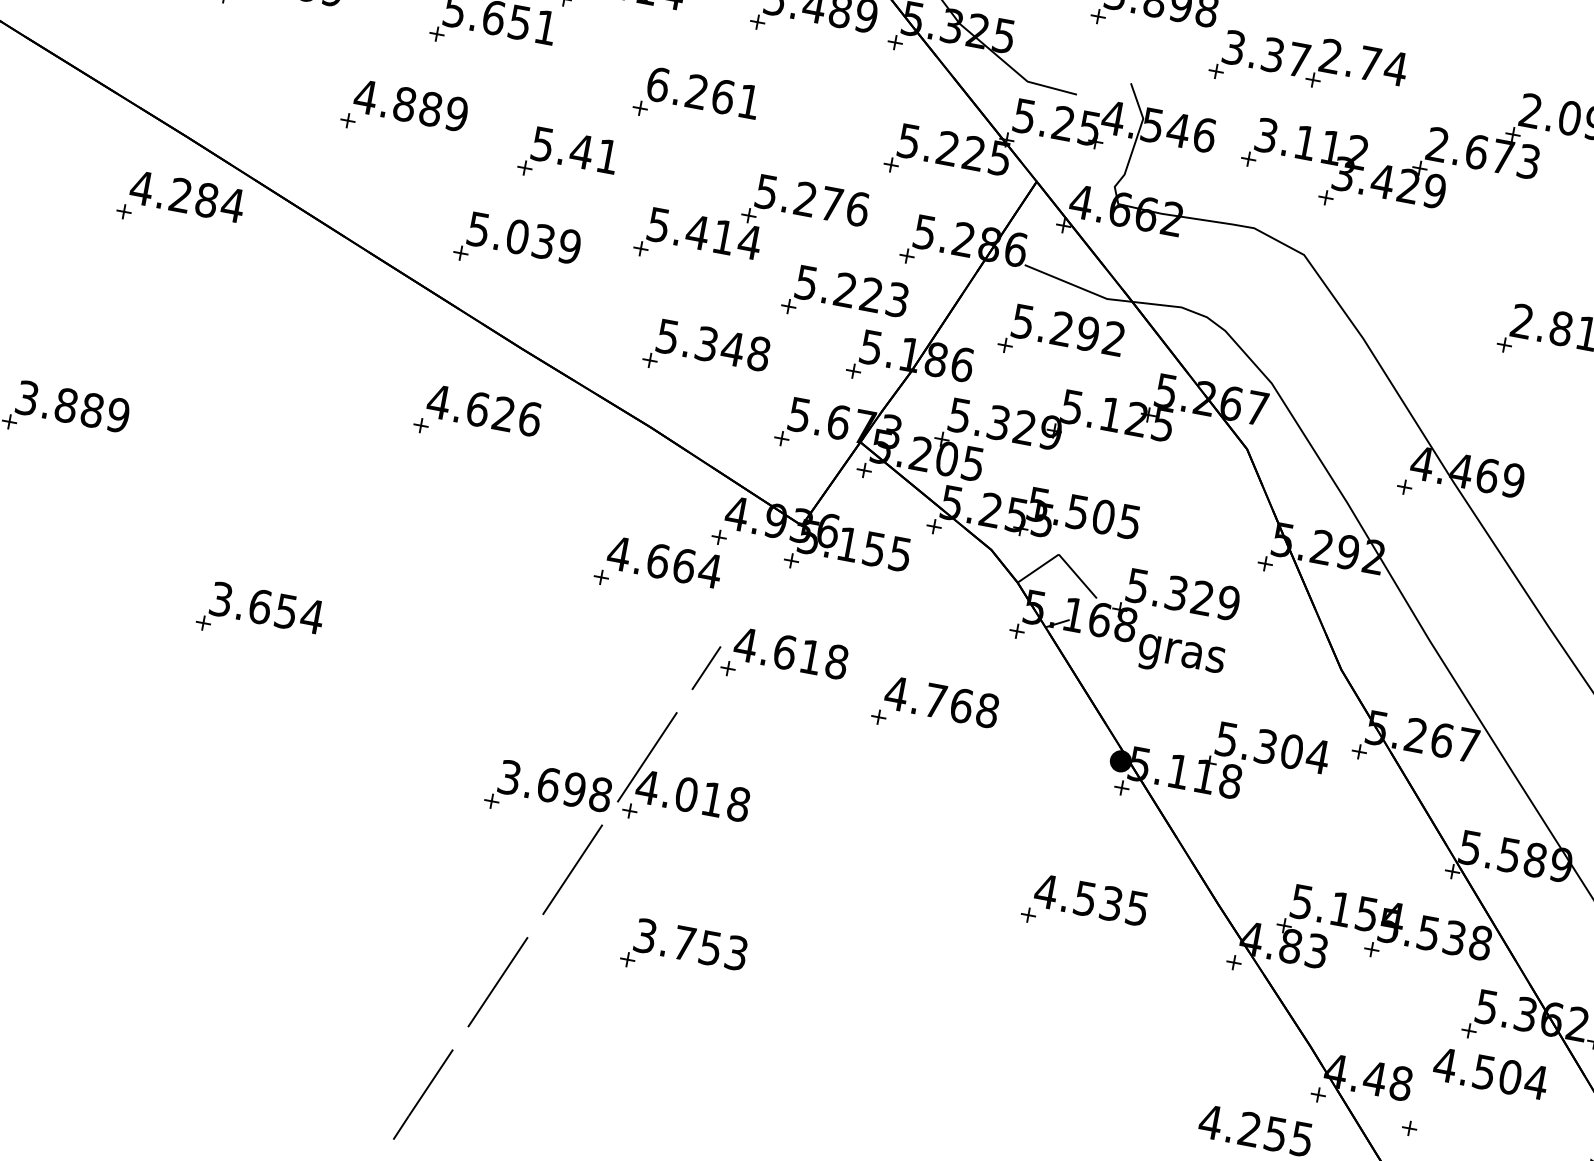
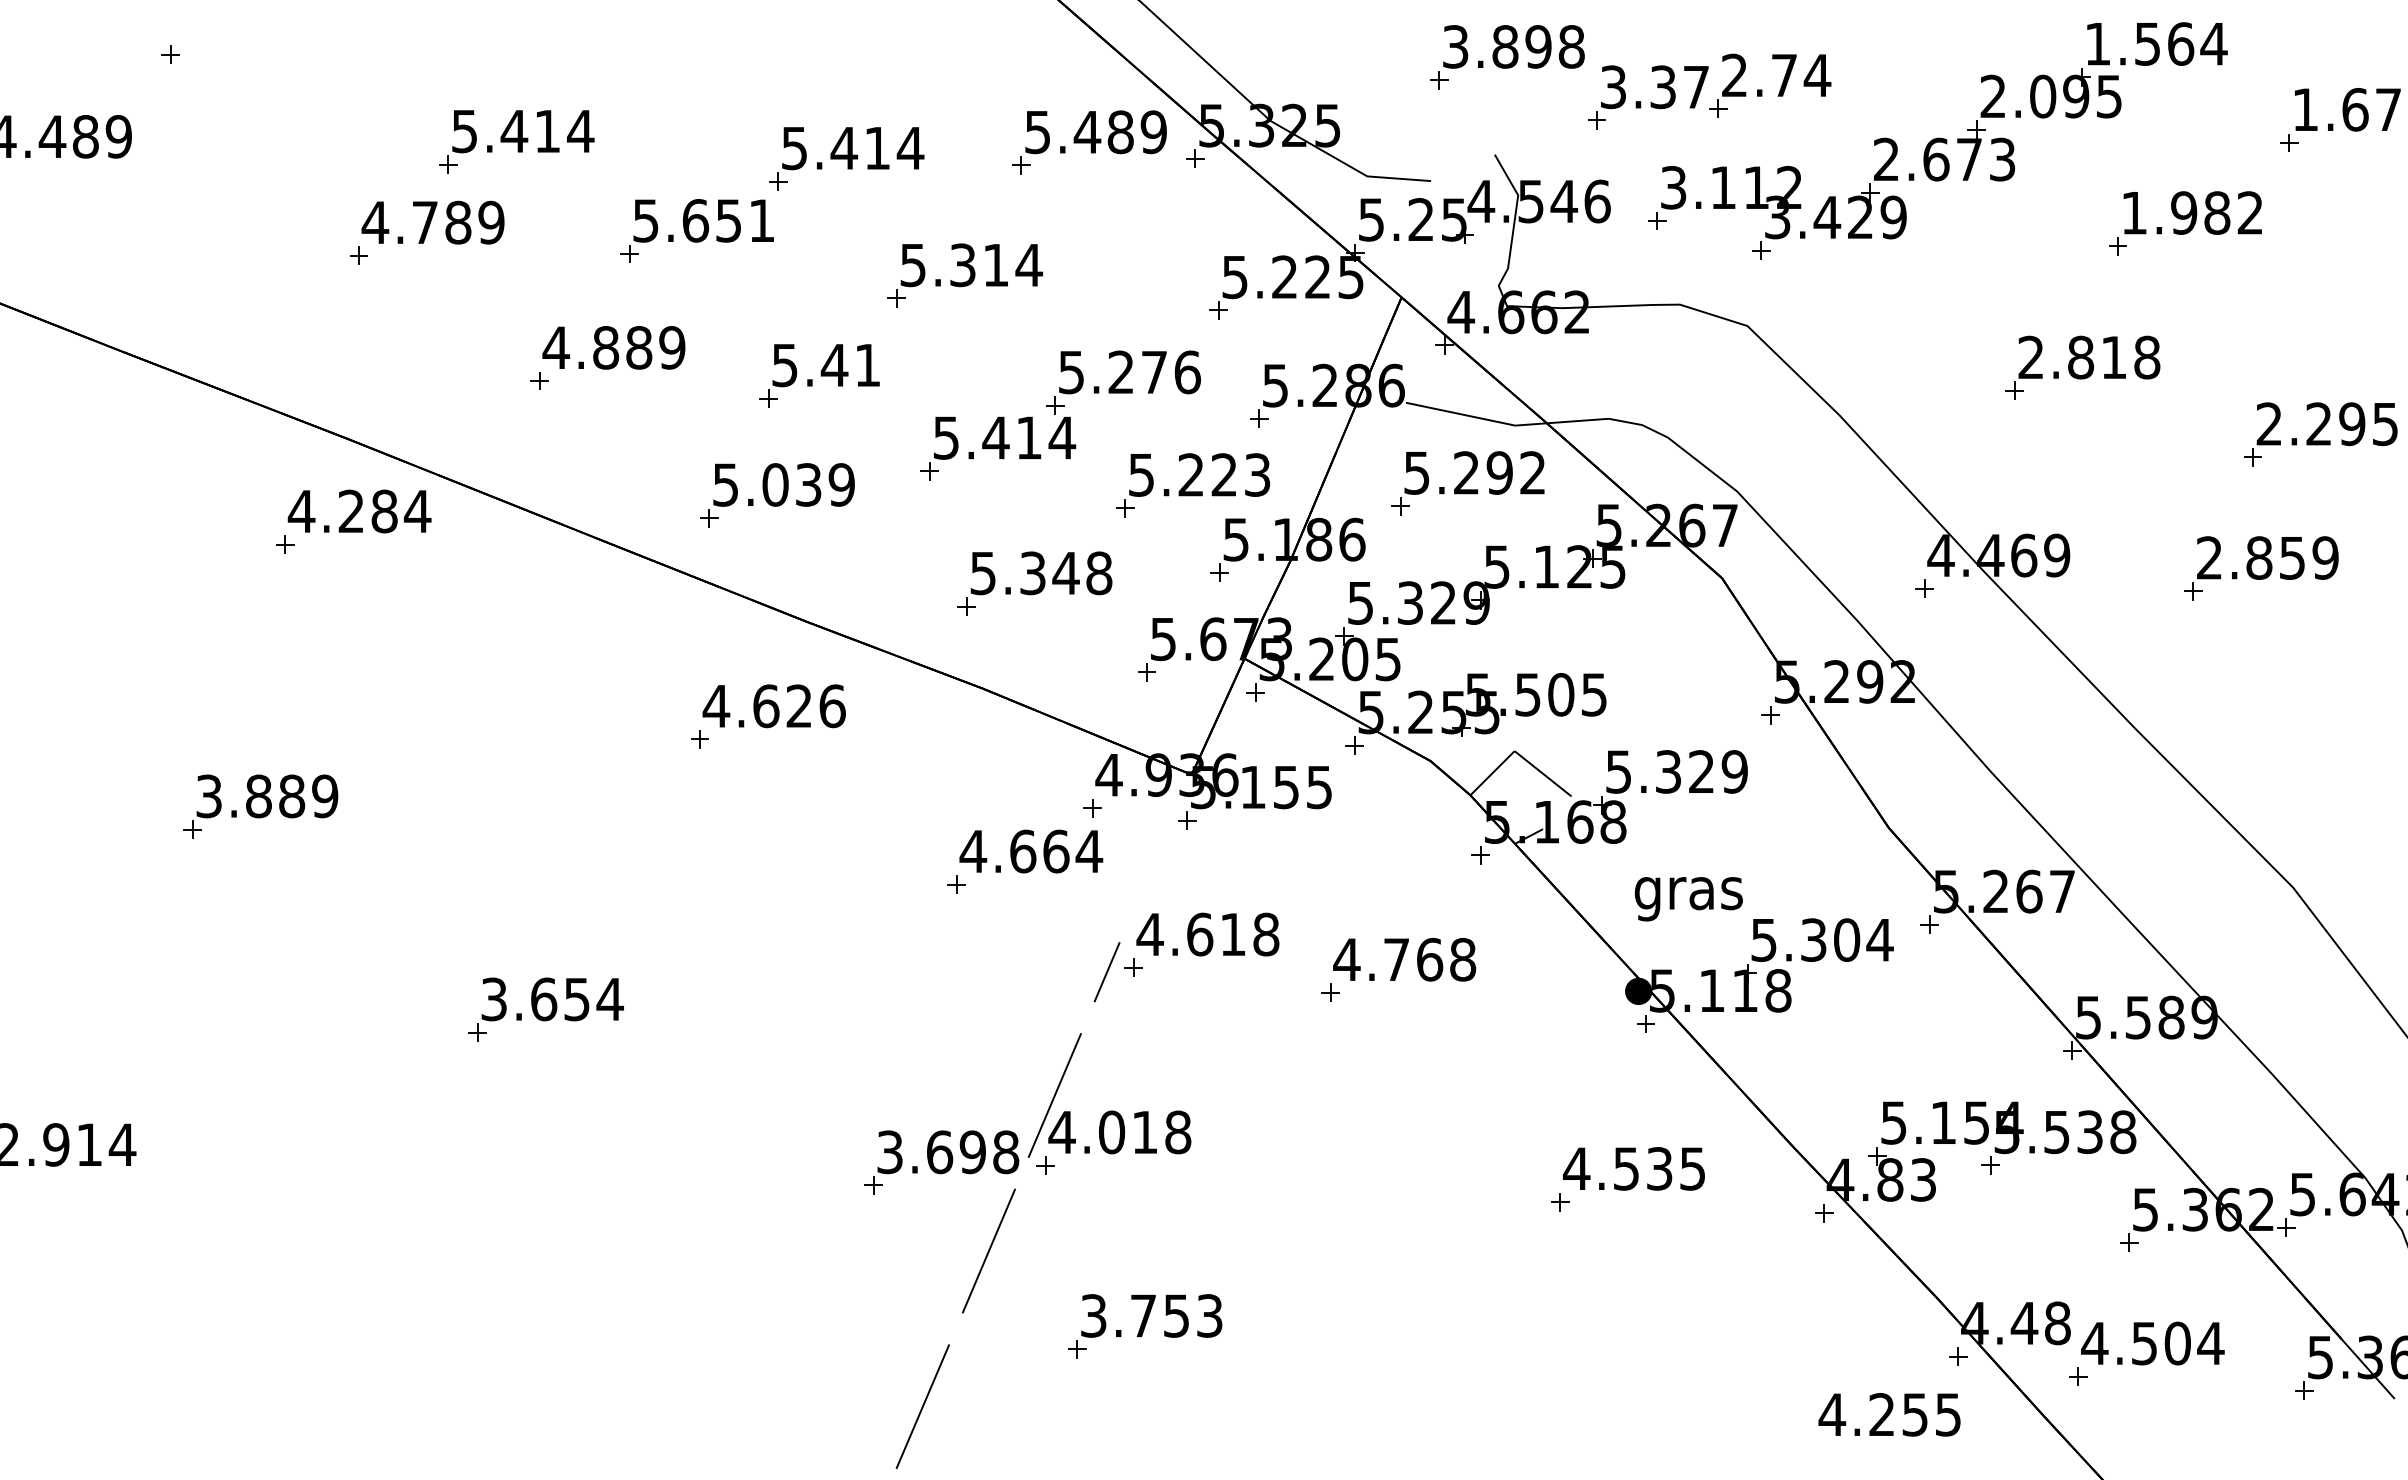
text: (703, 93) -> (971, 265), 6.261 -> 5.314
text: (1180, 658) -> (1688, 899), moved
text: (1490, 1073) -> (2152, 1343), moved

